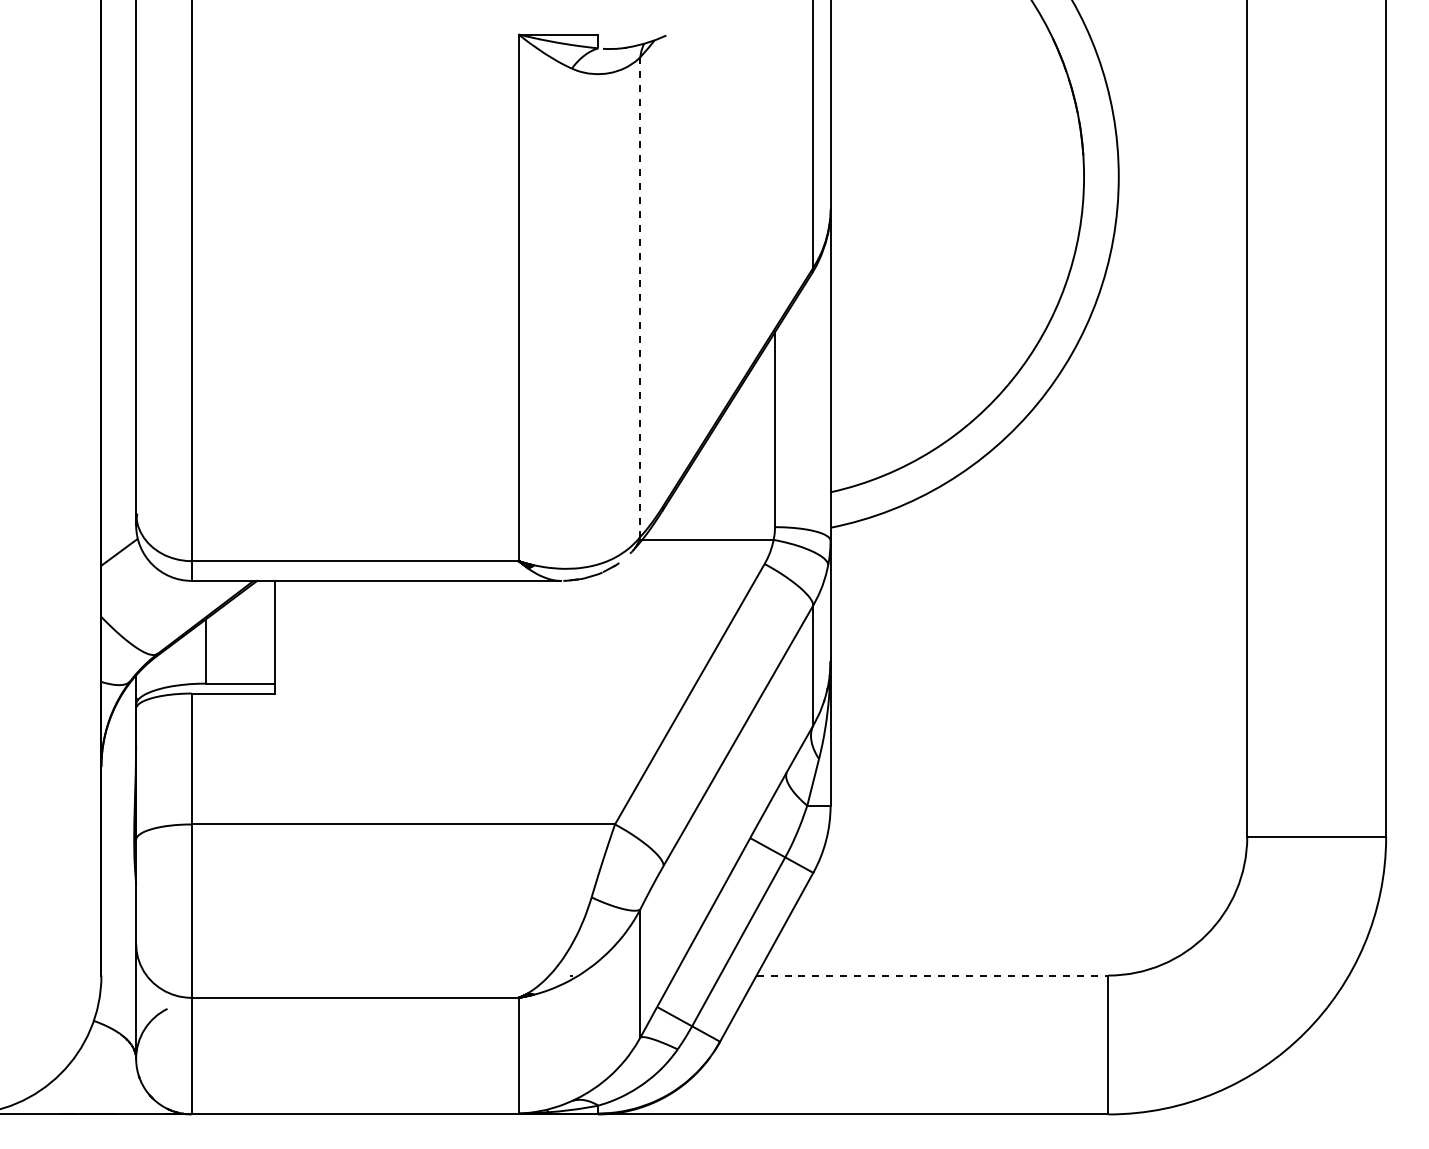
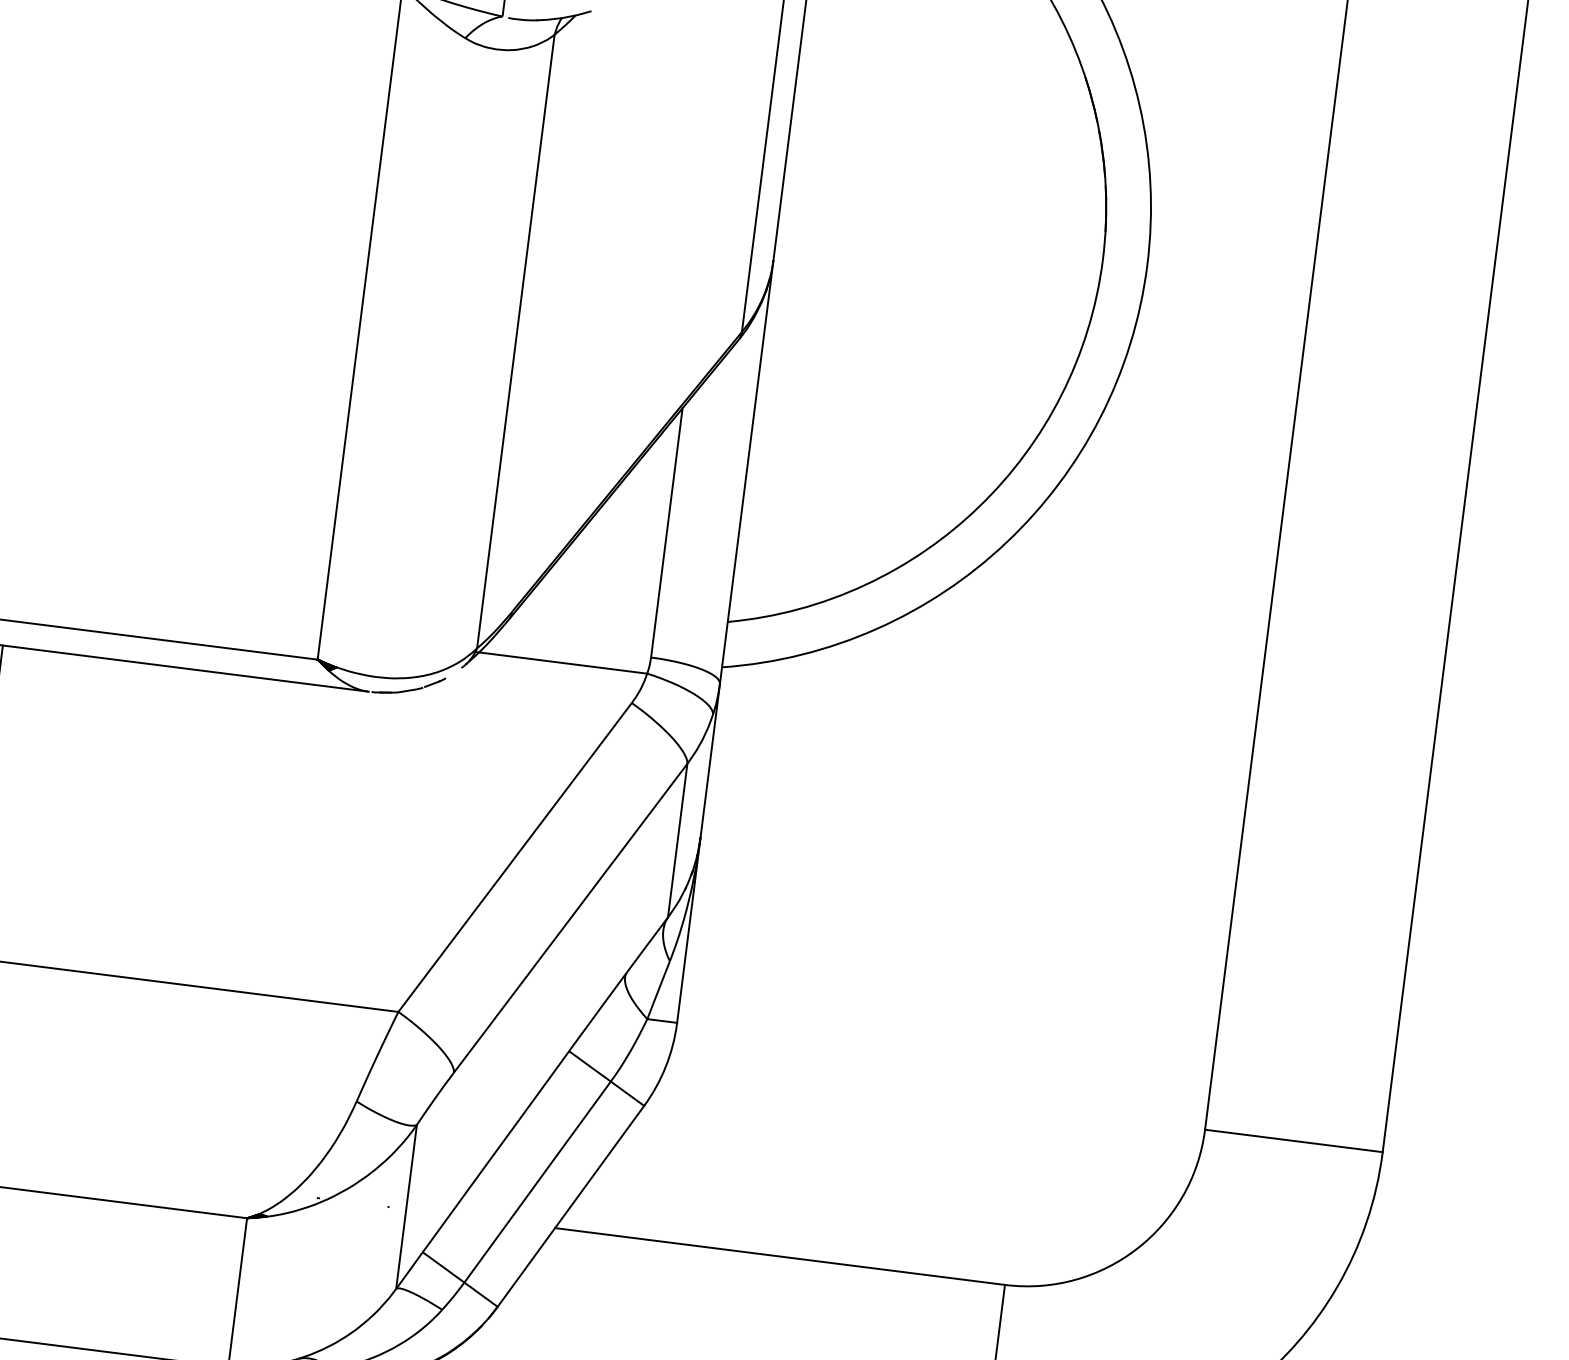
line: (640, 297) -> (516, 342), dashed -> solid
line: (932, 975) -> (780, 1256), dashed -> solid

